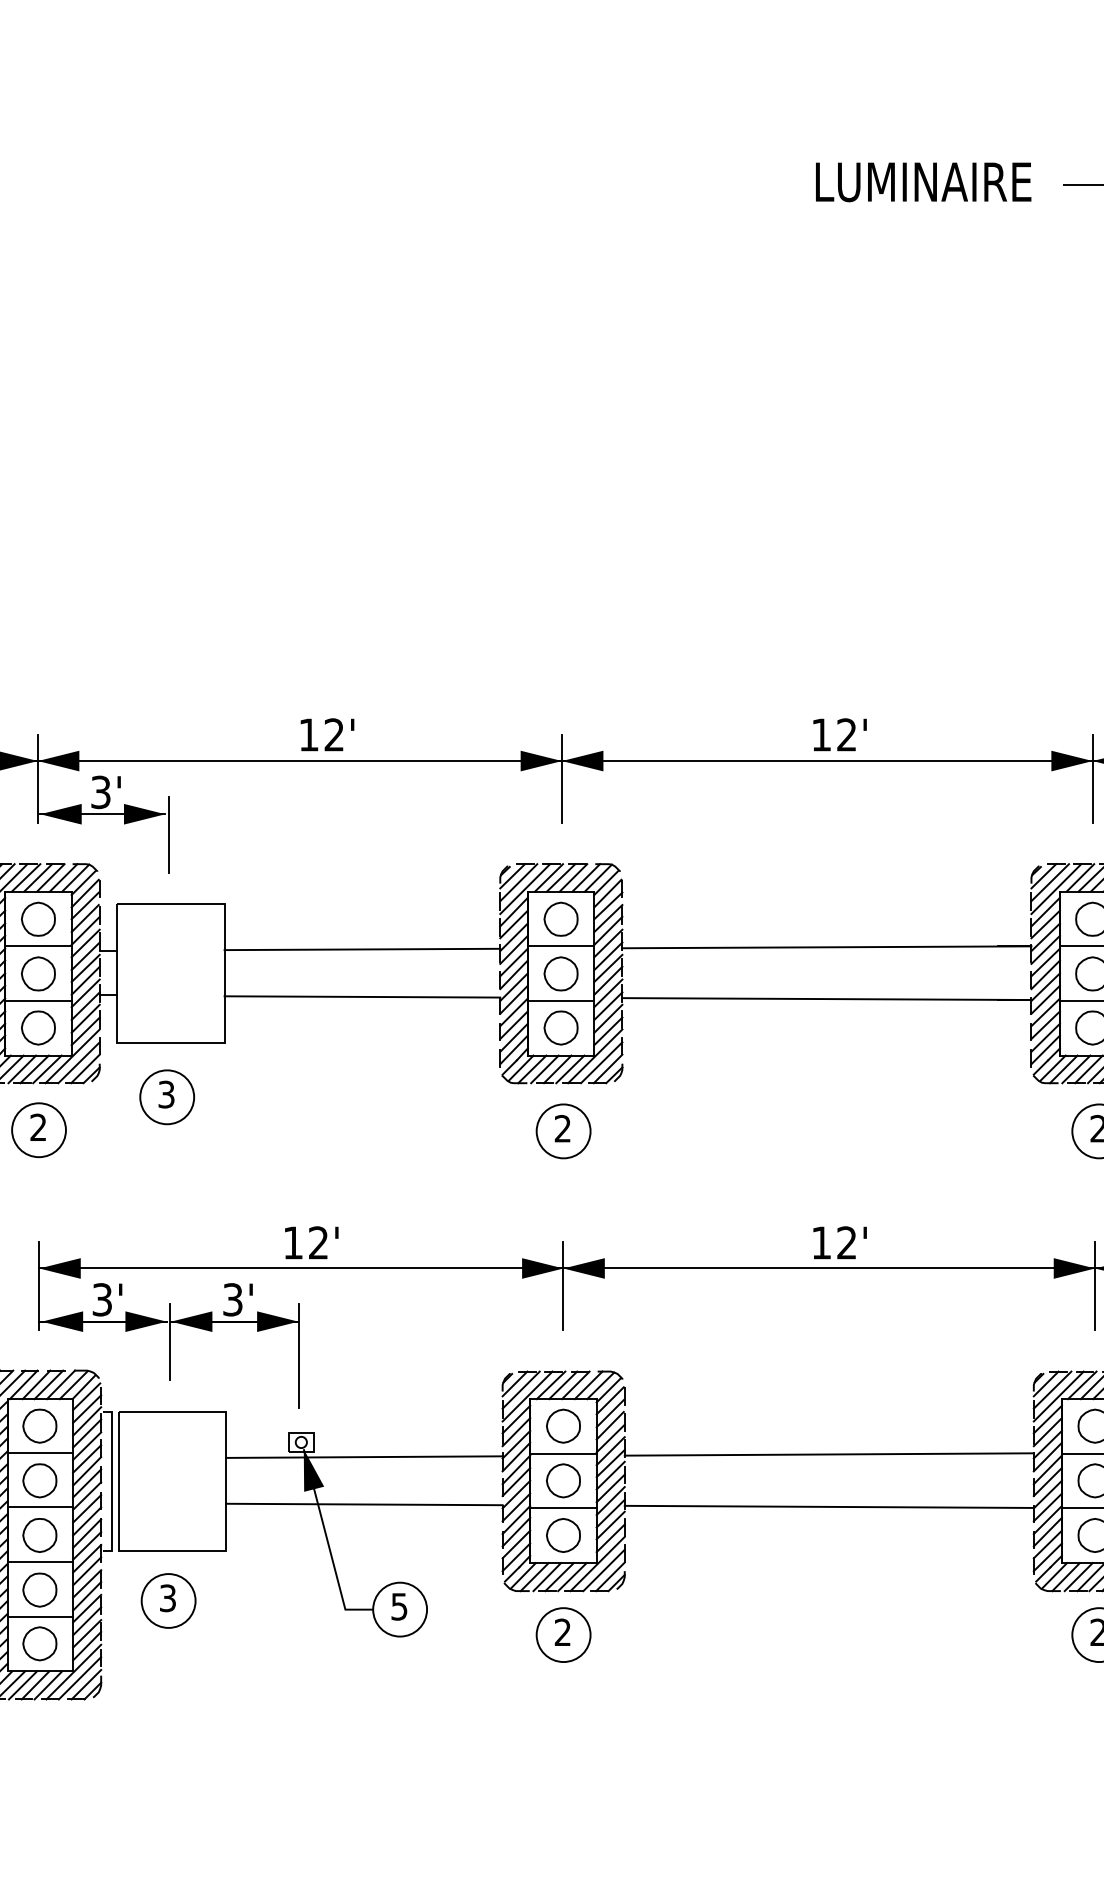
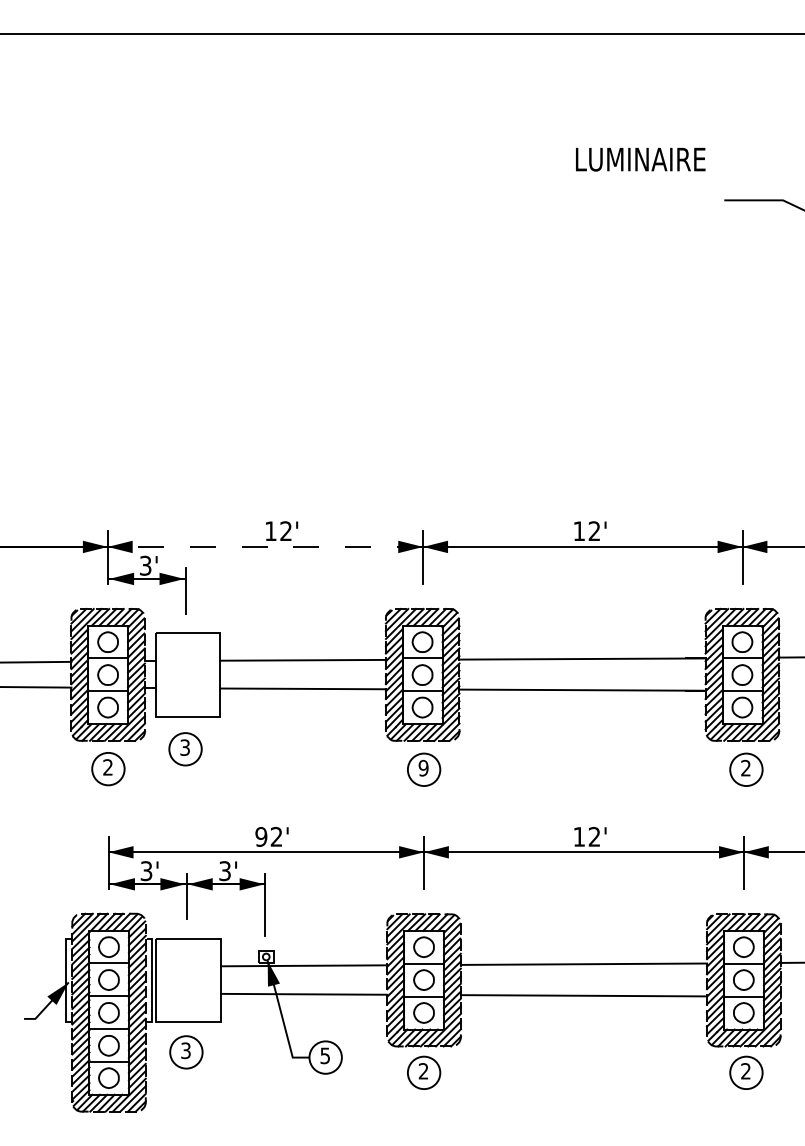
text: (923, 181) -> (640, 159), moved
line: (300, 760) -> (265, 546), solid -> dashed
text: (562, 1129) -> (423, 768), 2 -> 9
text: (293, 1242) -> (261, 836), 12' -> 92'

